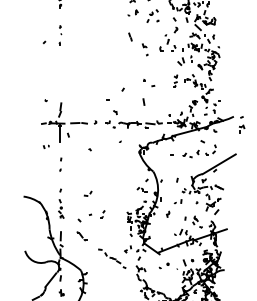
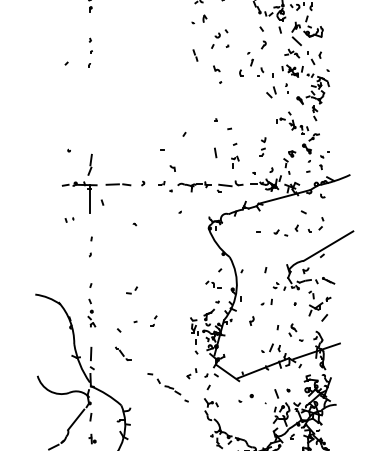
part: (152, 15) -> (219, 38), moved
part: (175, 80) -> (262, 146), moved
part: (242, 124) -> (235, 155), moved

